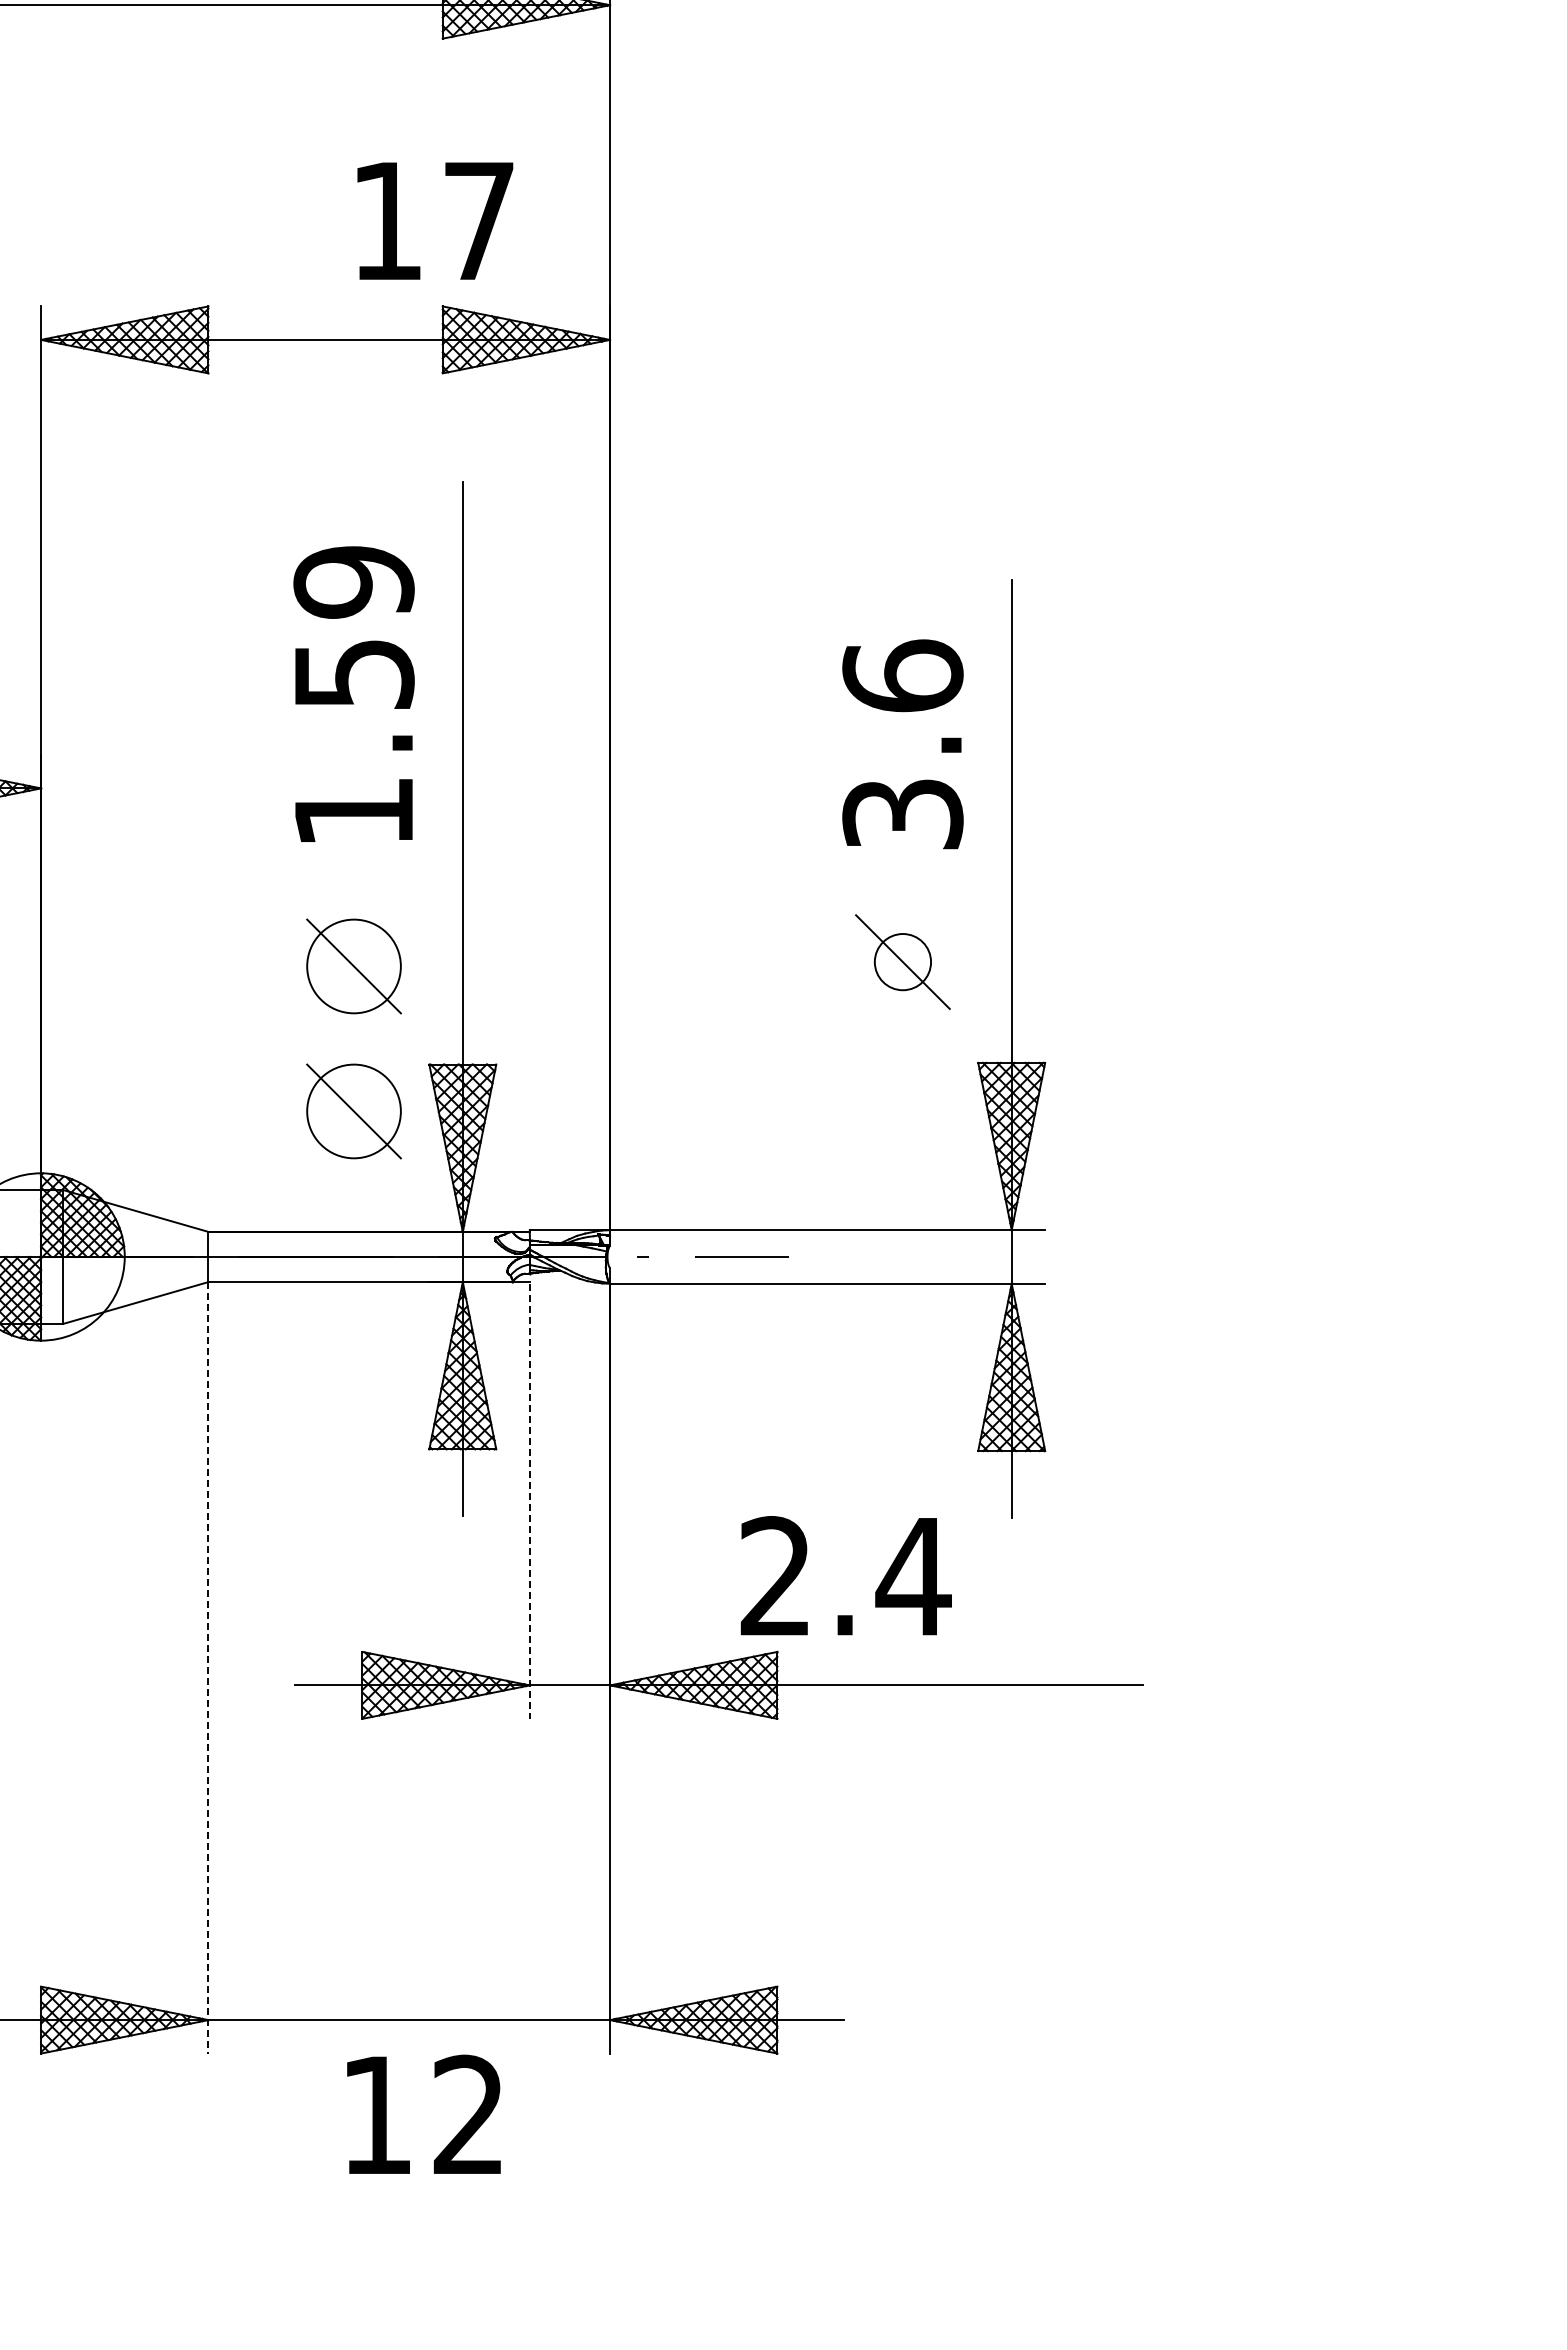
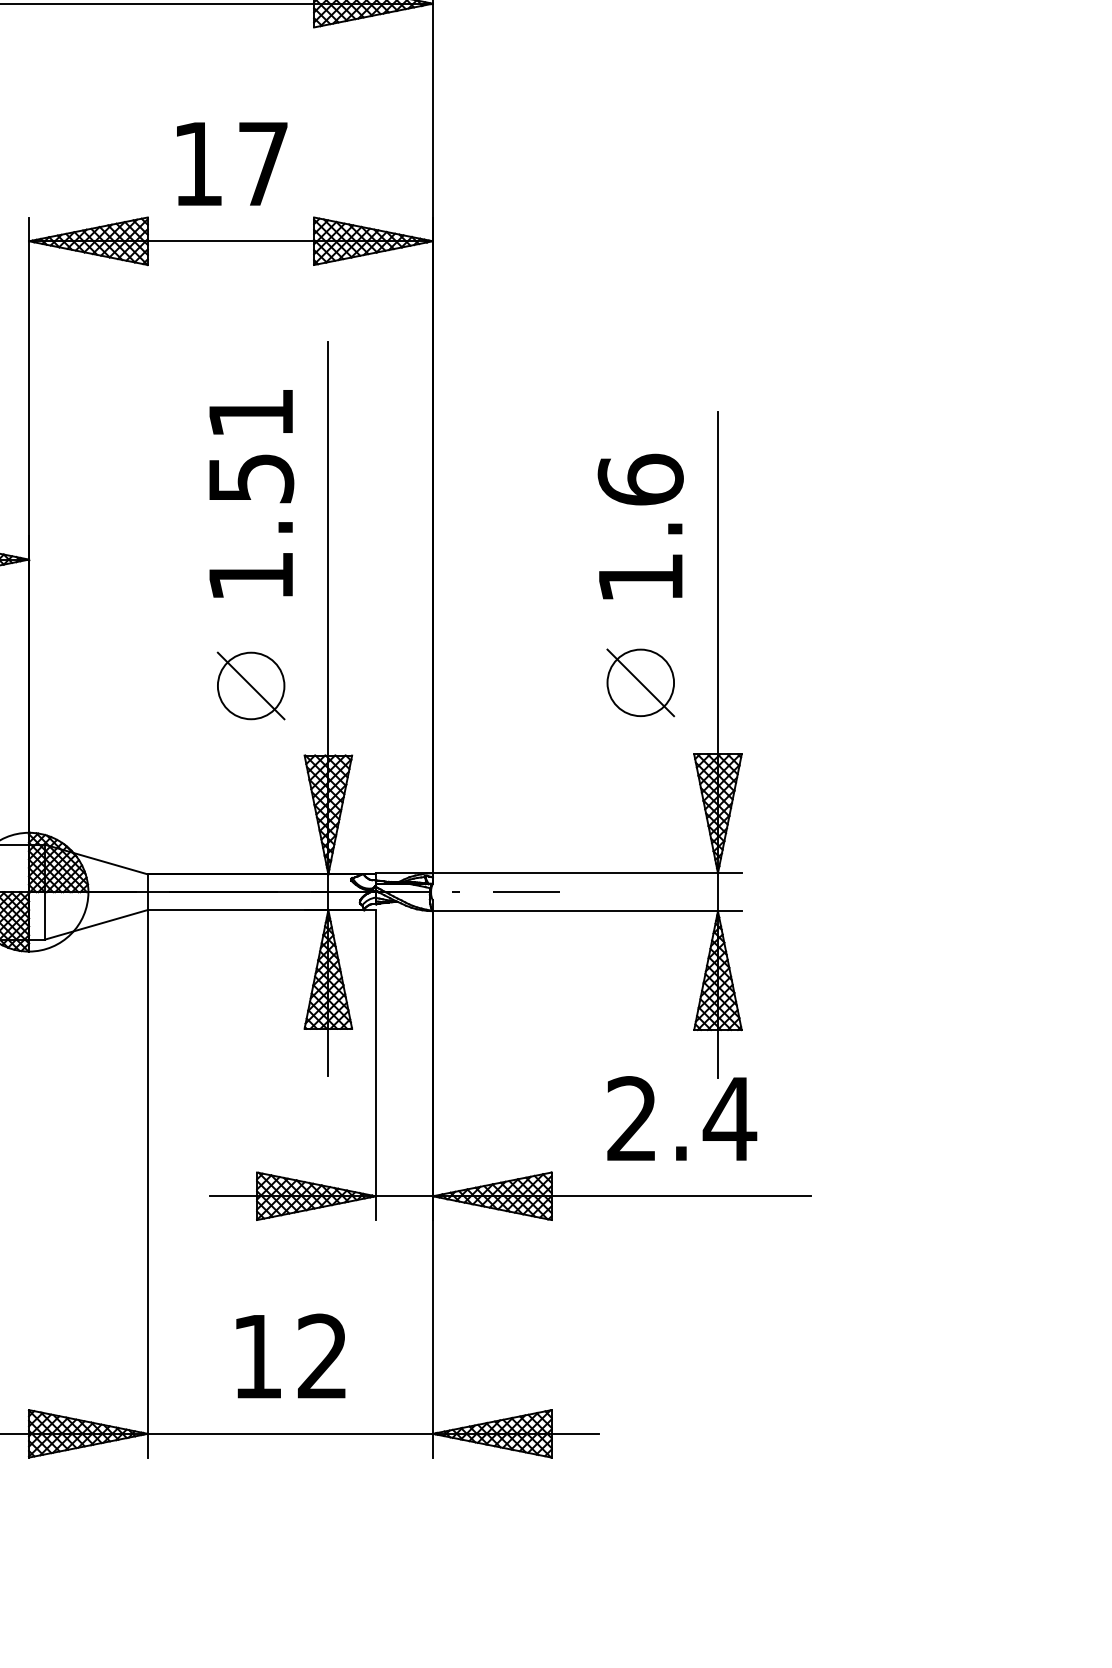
text: (435, 220) -> (232, 163), moved
text: (353, 582) -> (250, 413), 1.59 -> 1.51
text: (902, 814) -> (640, 578), 3.6 -> 1.6
circle: (902, 961) -> (640, 682), size x1.67
part: (353, 1111) -> (250, 788), removed
line: (529, 1501) -> (375, 1065), dashed -> solid
text: (845, 1575) -> (681, 1118), moved
line: (208, 1667) -> (147, 1183), dashed -> solid
text: (423, 2113) -> (290, 1355), moved

